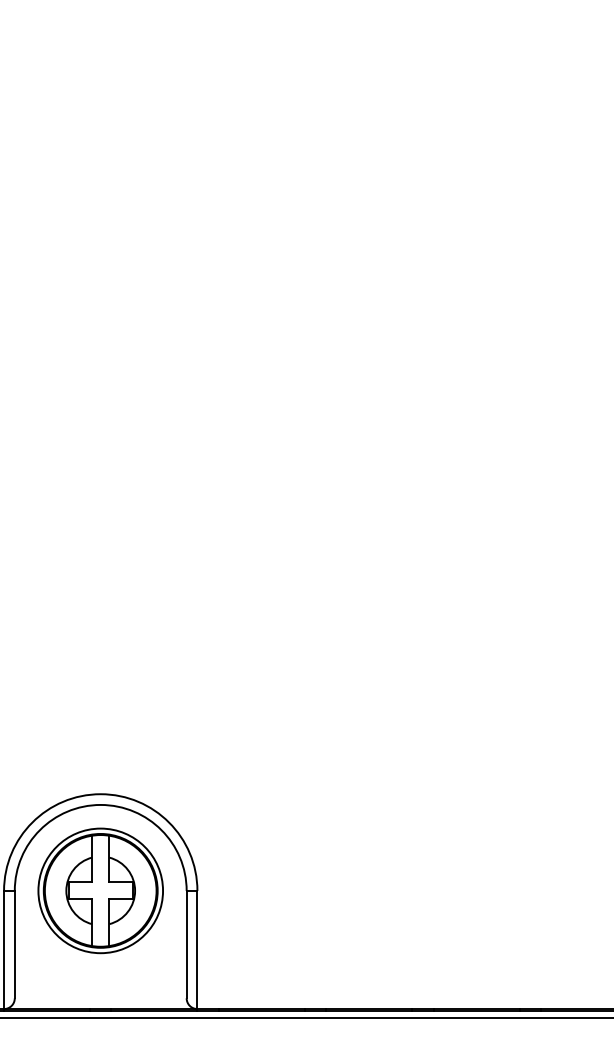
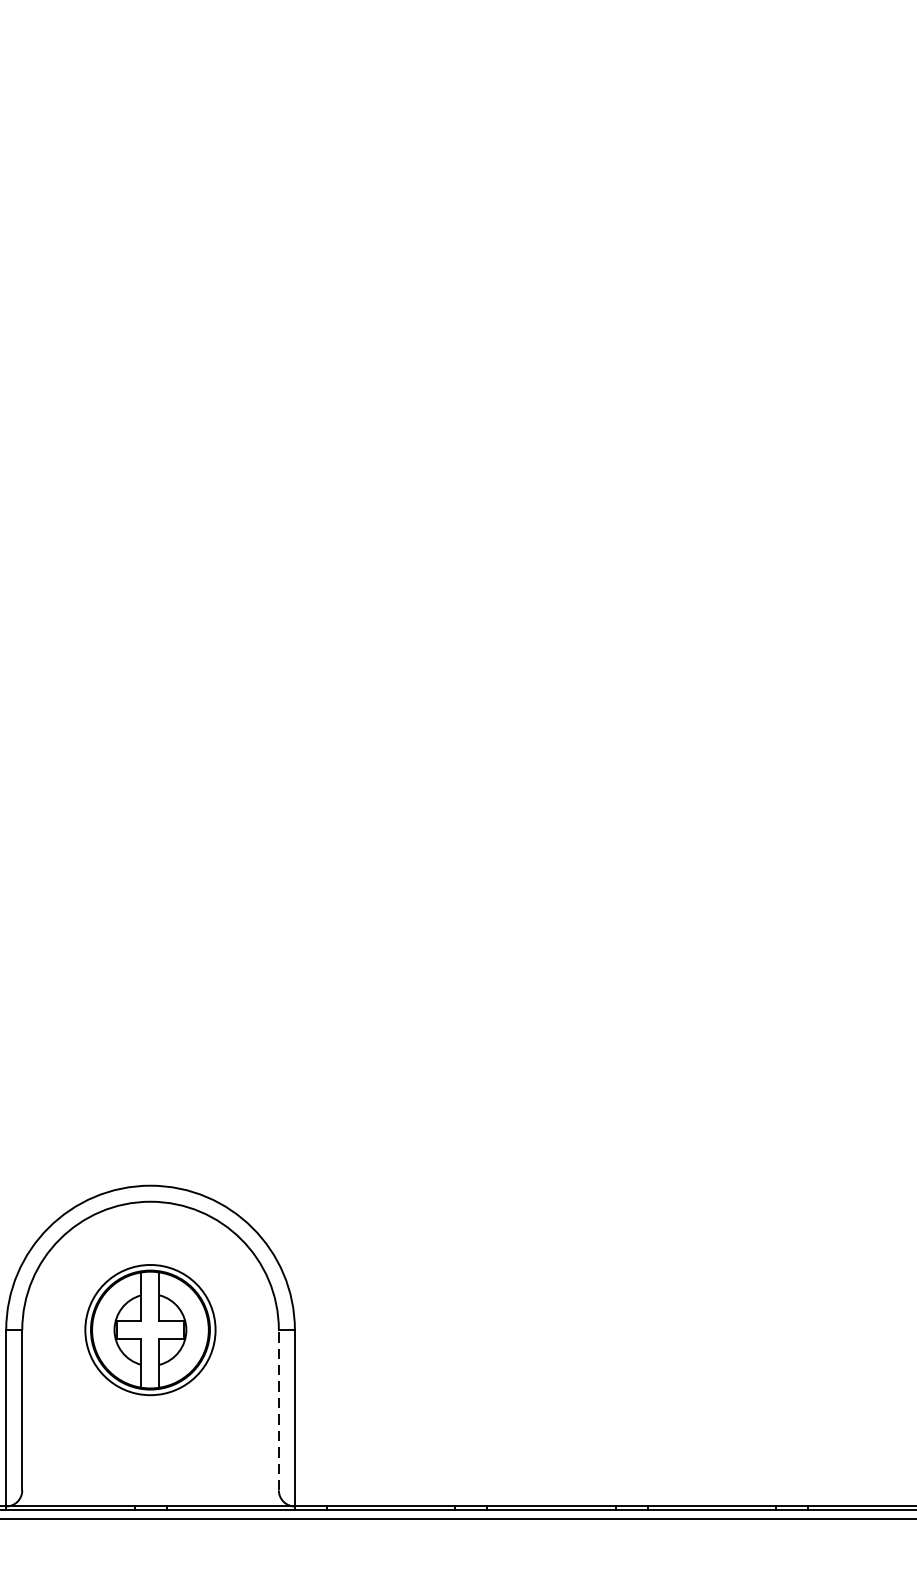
part: (100, 890) -> (150, 1329), size x0.7
line: (186, 944) -> (278, 1410), solid -> dashed

